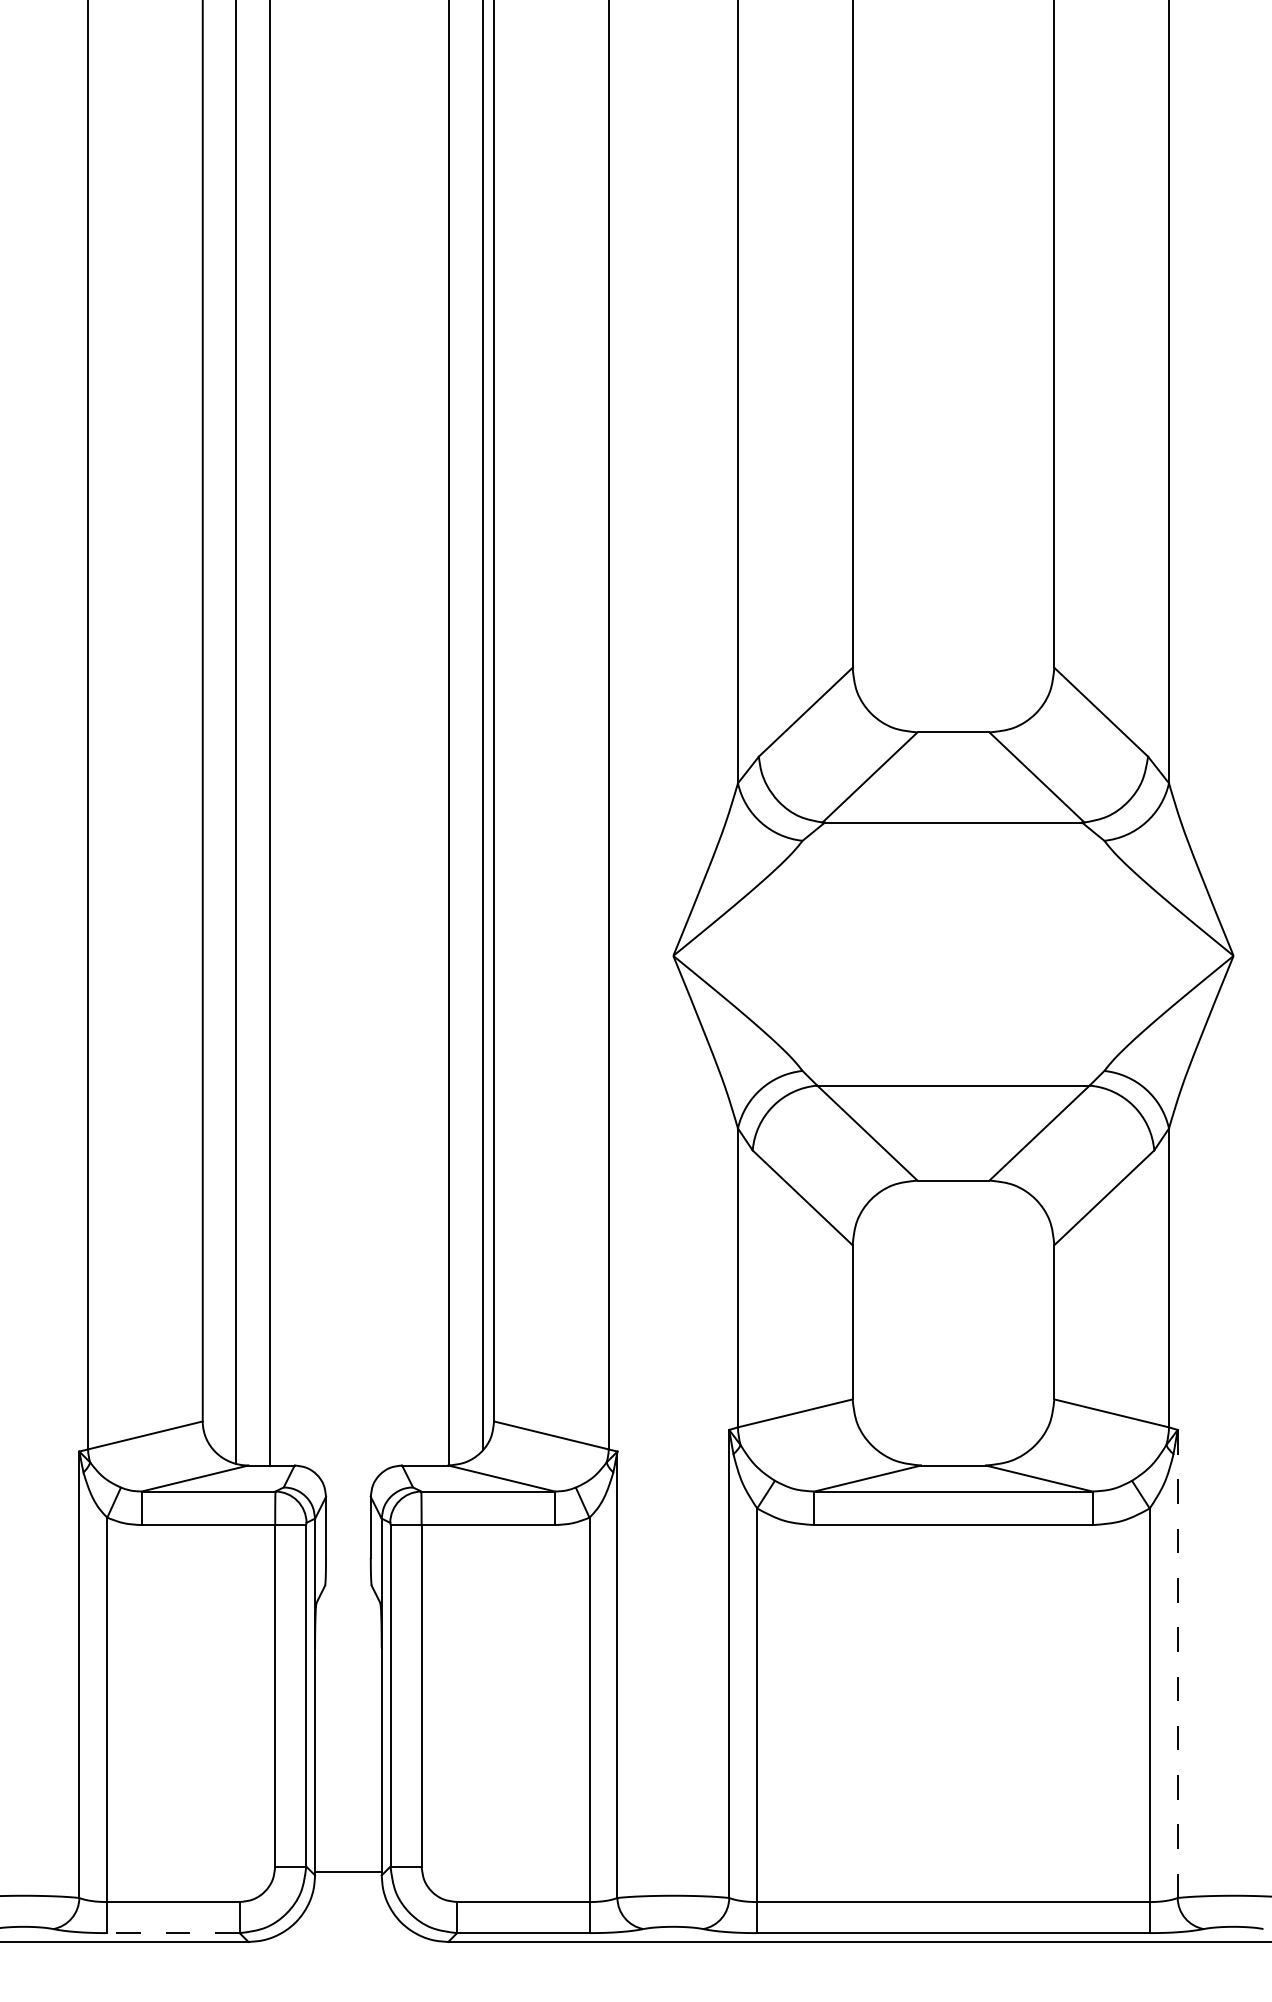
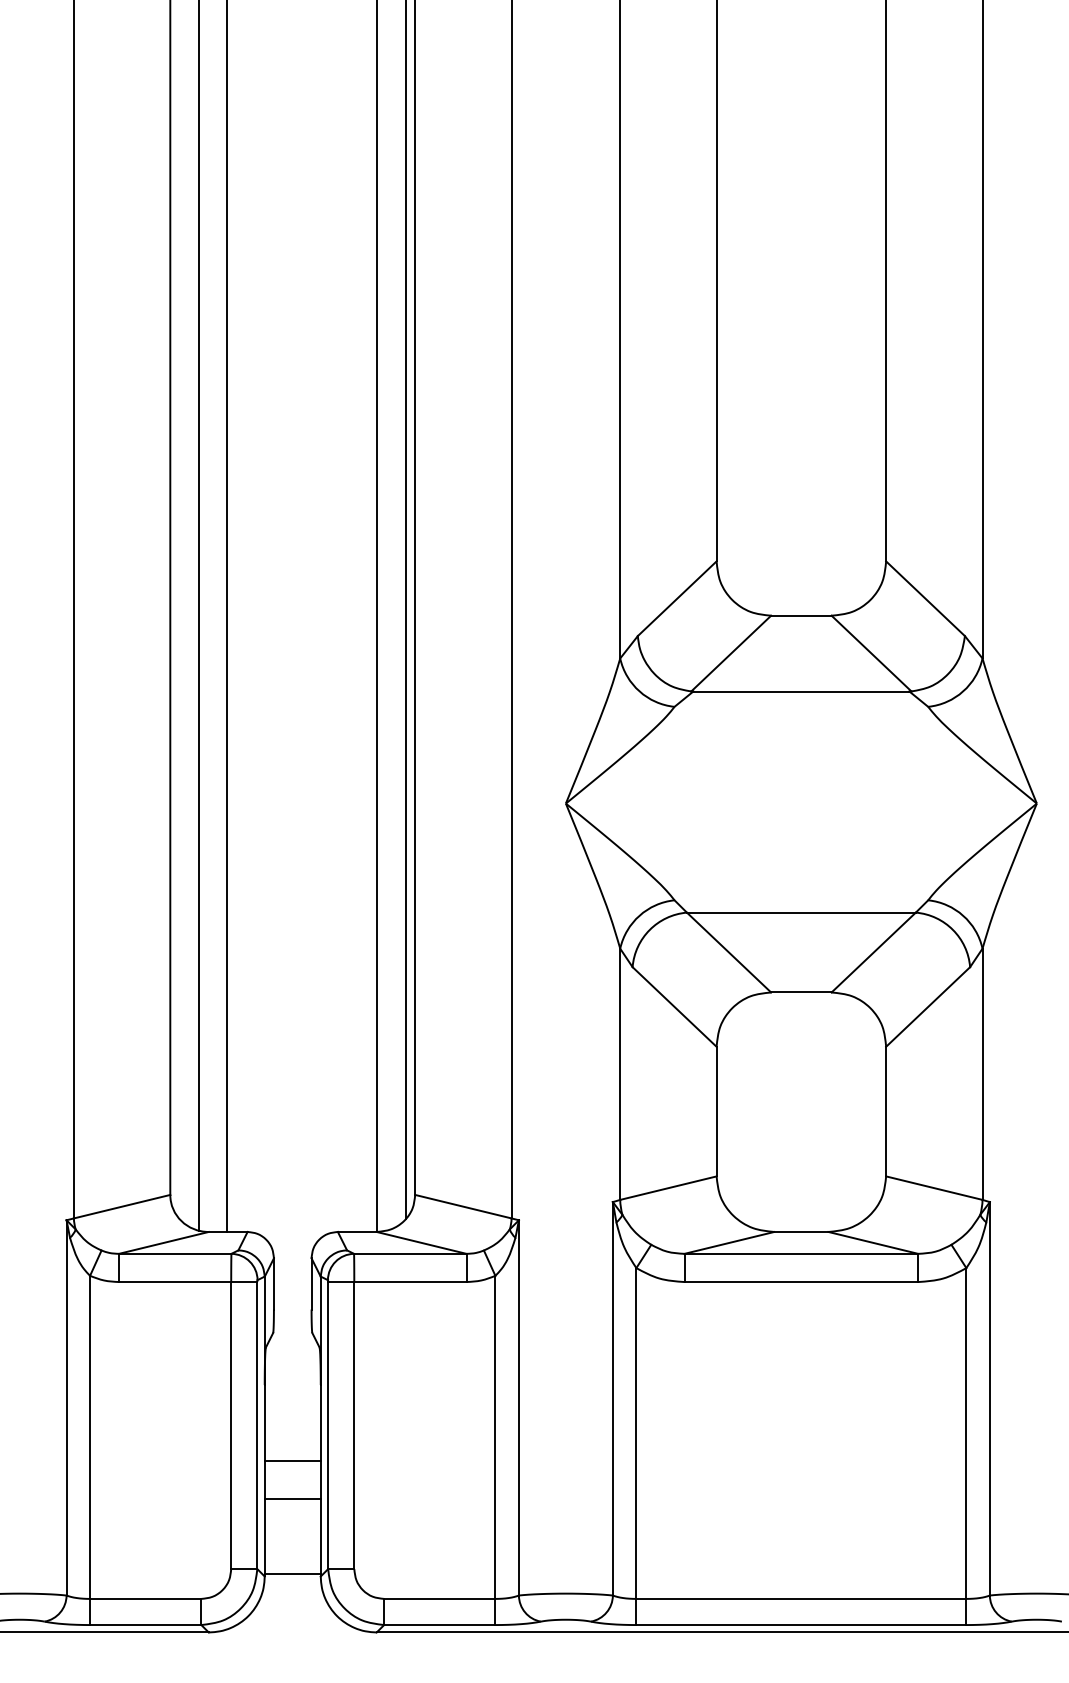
line: (1177, 1664) -> (989, 1399), dashed -> solid
line: (348, 1737) -> (292, 1460), added
line: (348, 1782) -> (292, 1498), added
line: (173, 1933) -> (145, 1625), dashed -> solid

